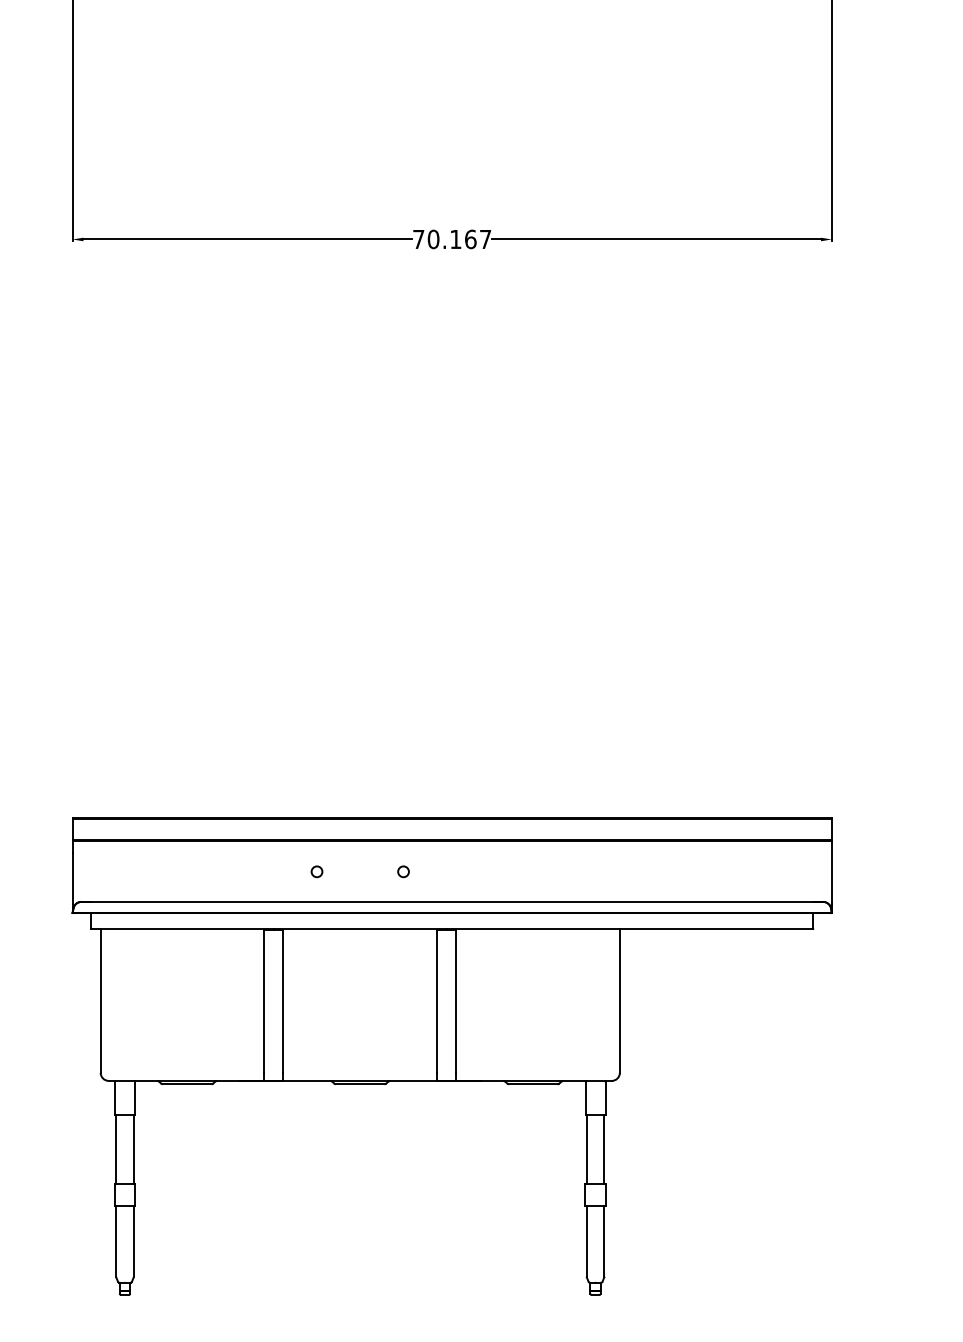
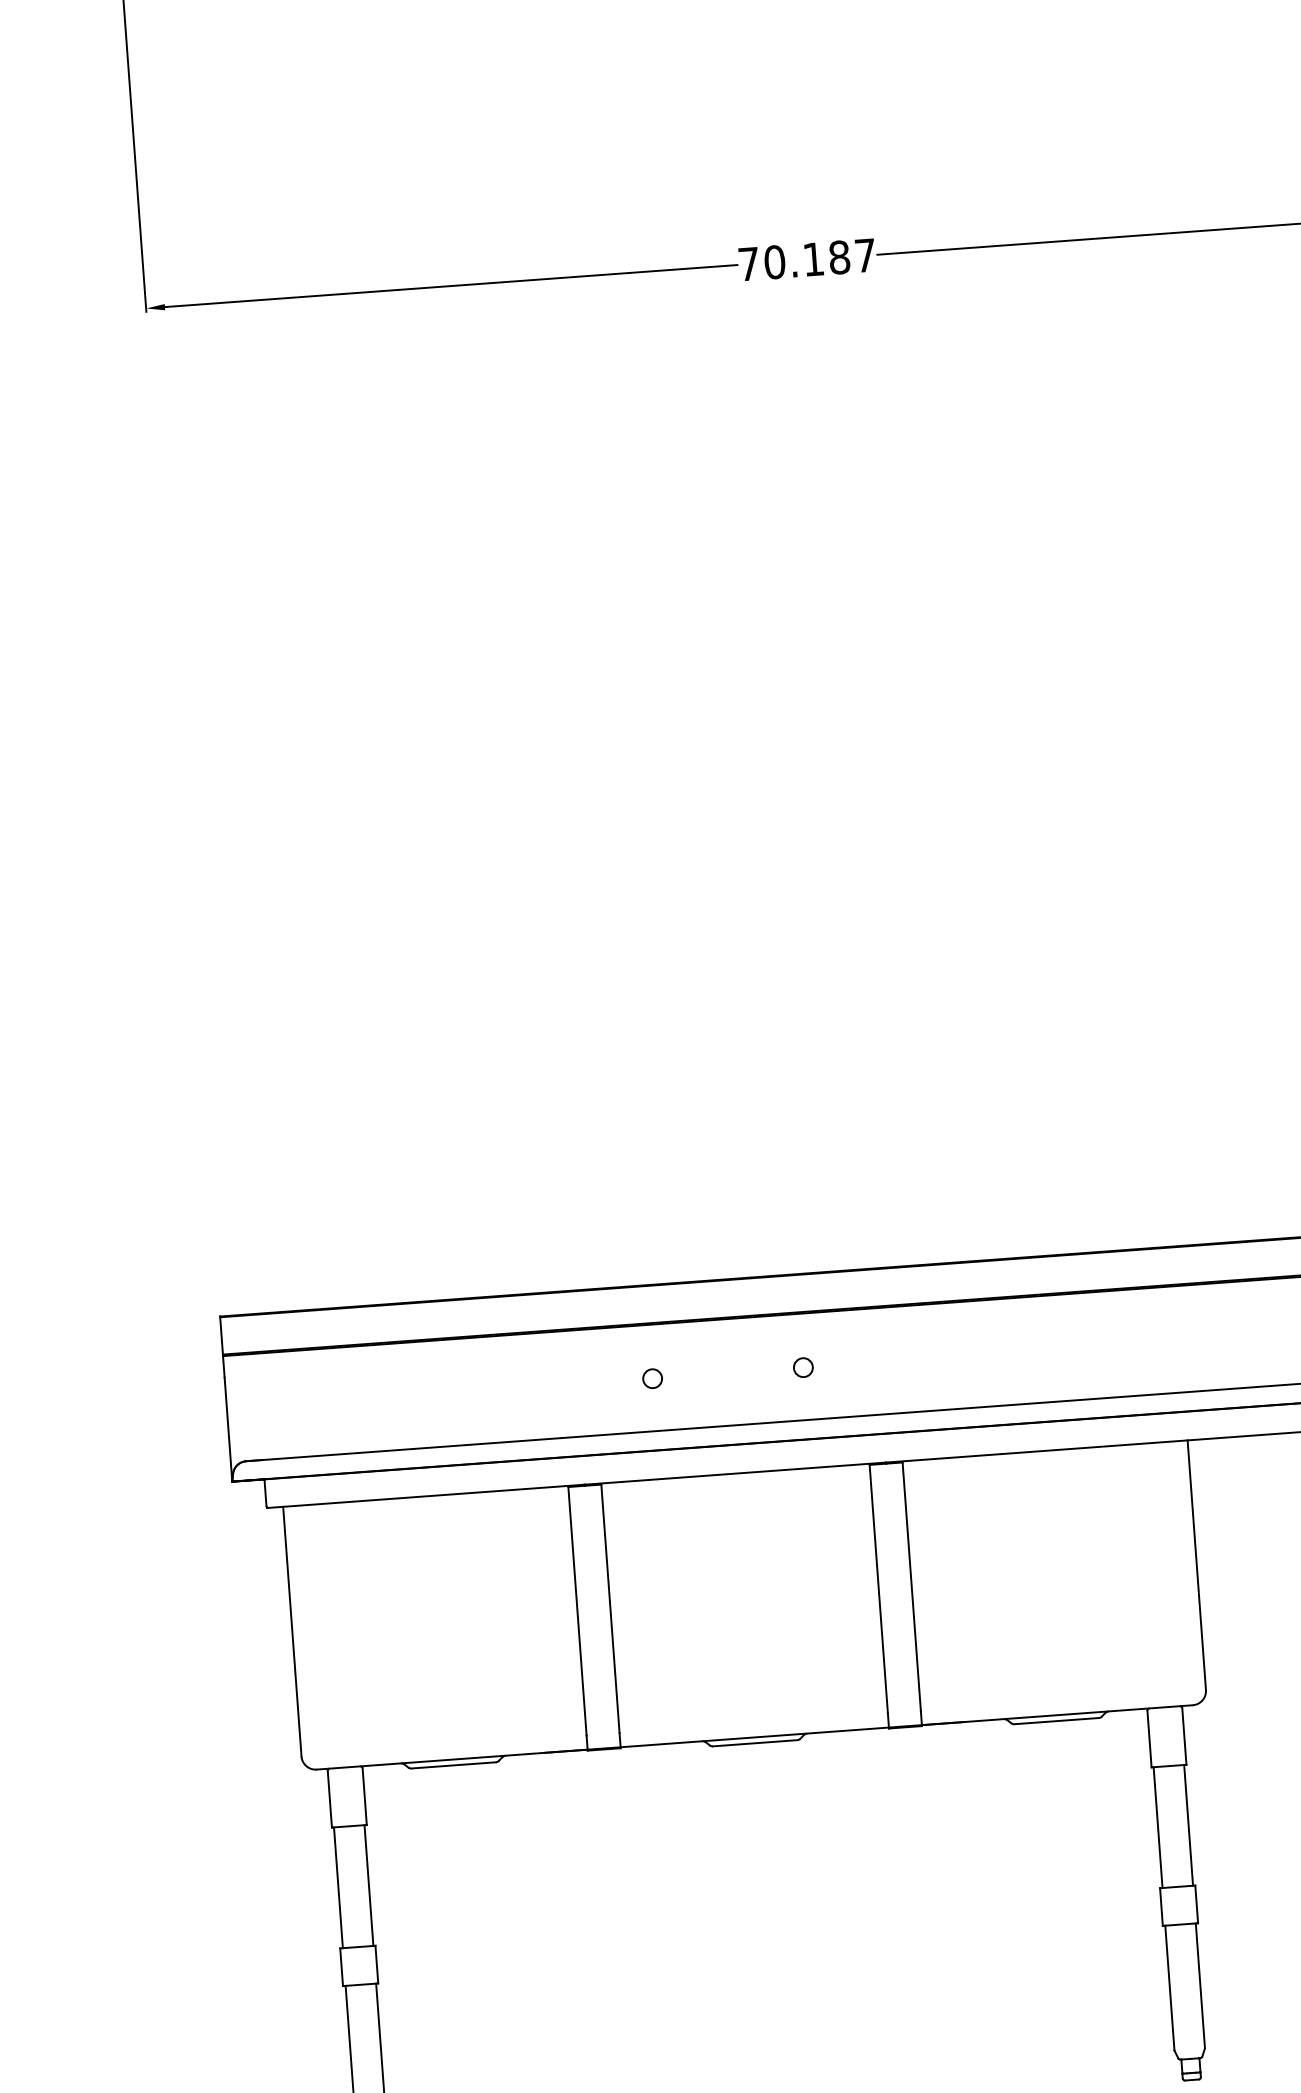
text: (470, 239) -> (839, 257), 70.167 -> 70.187

